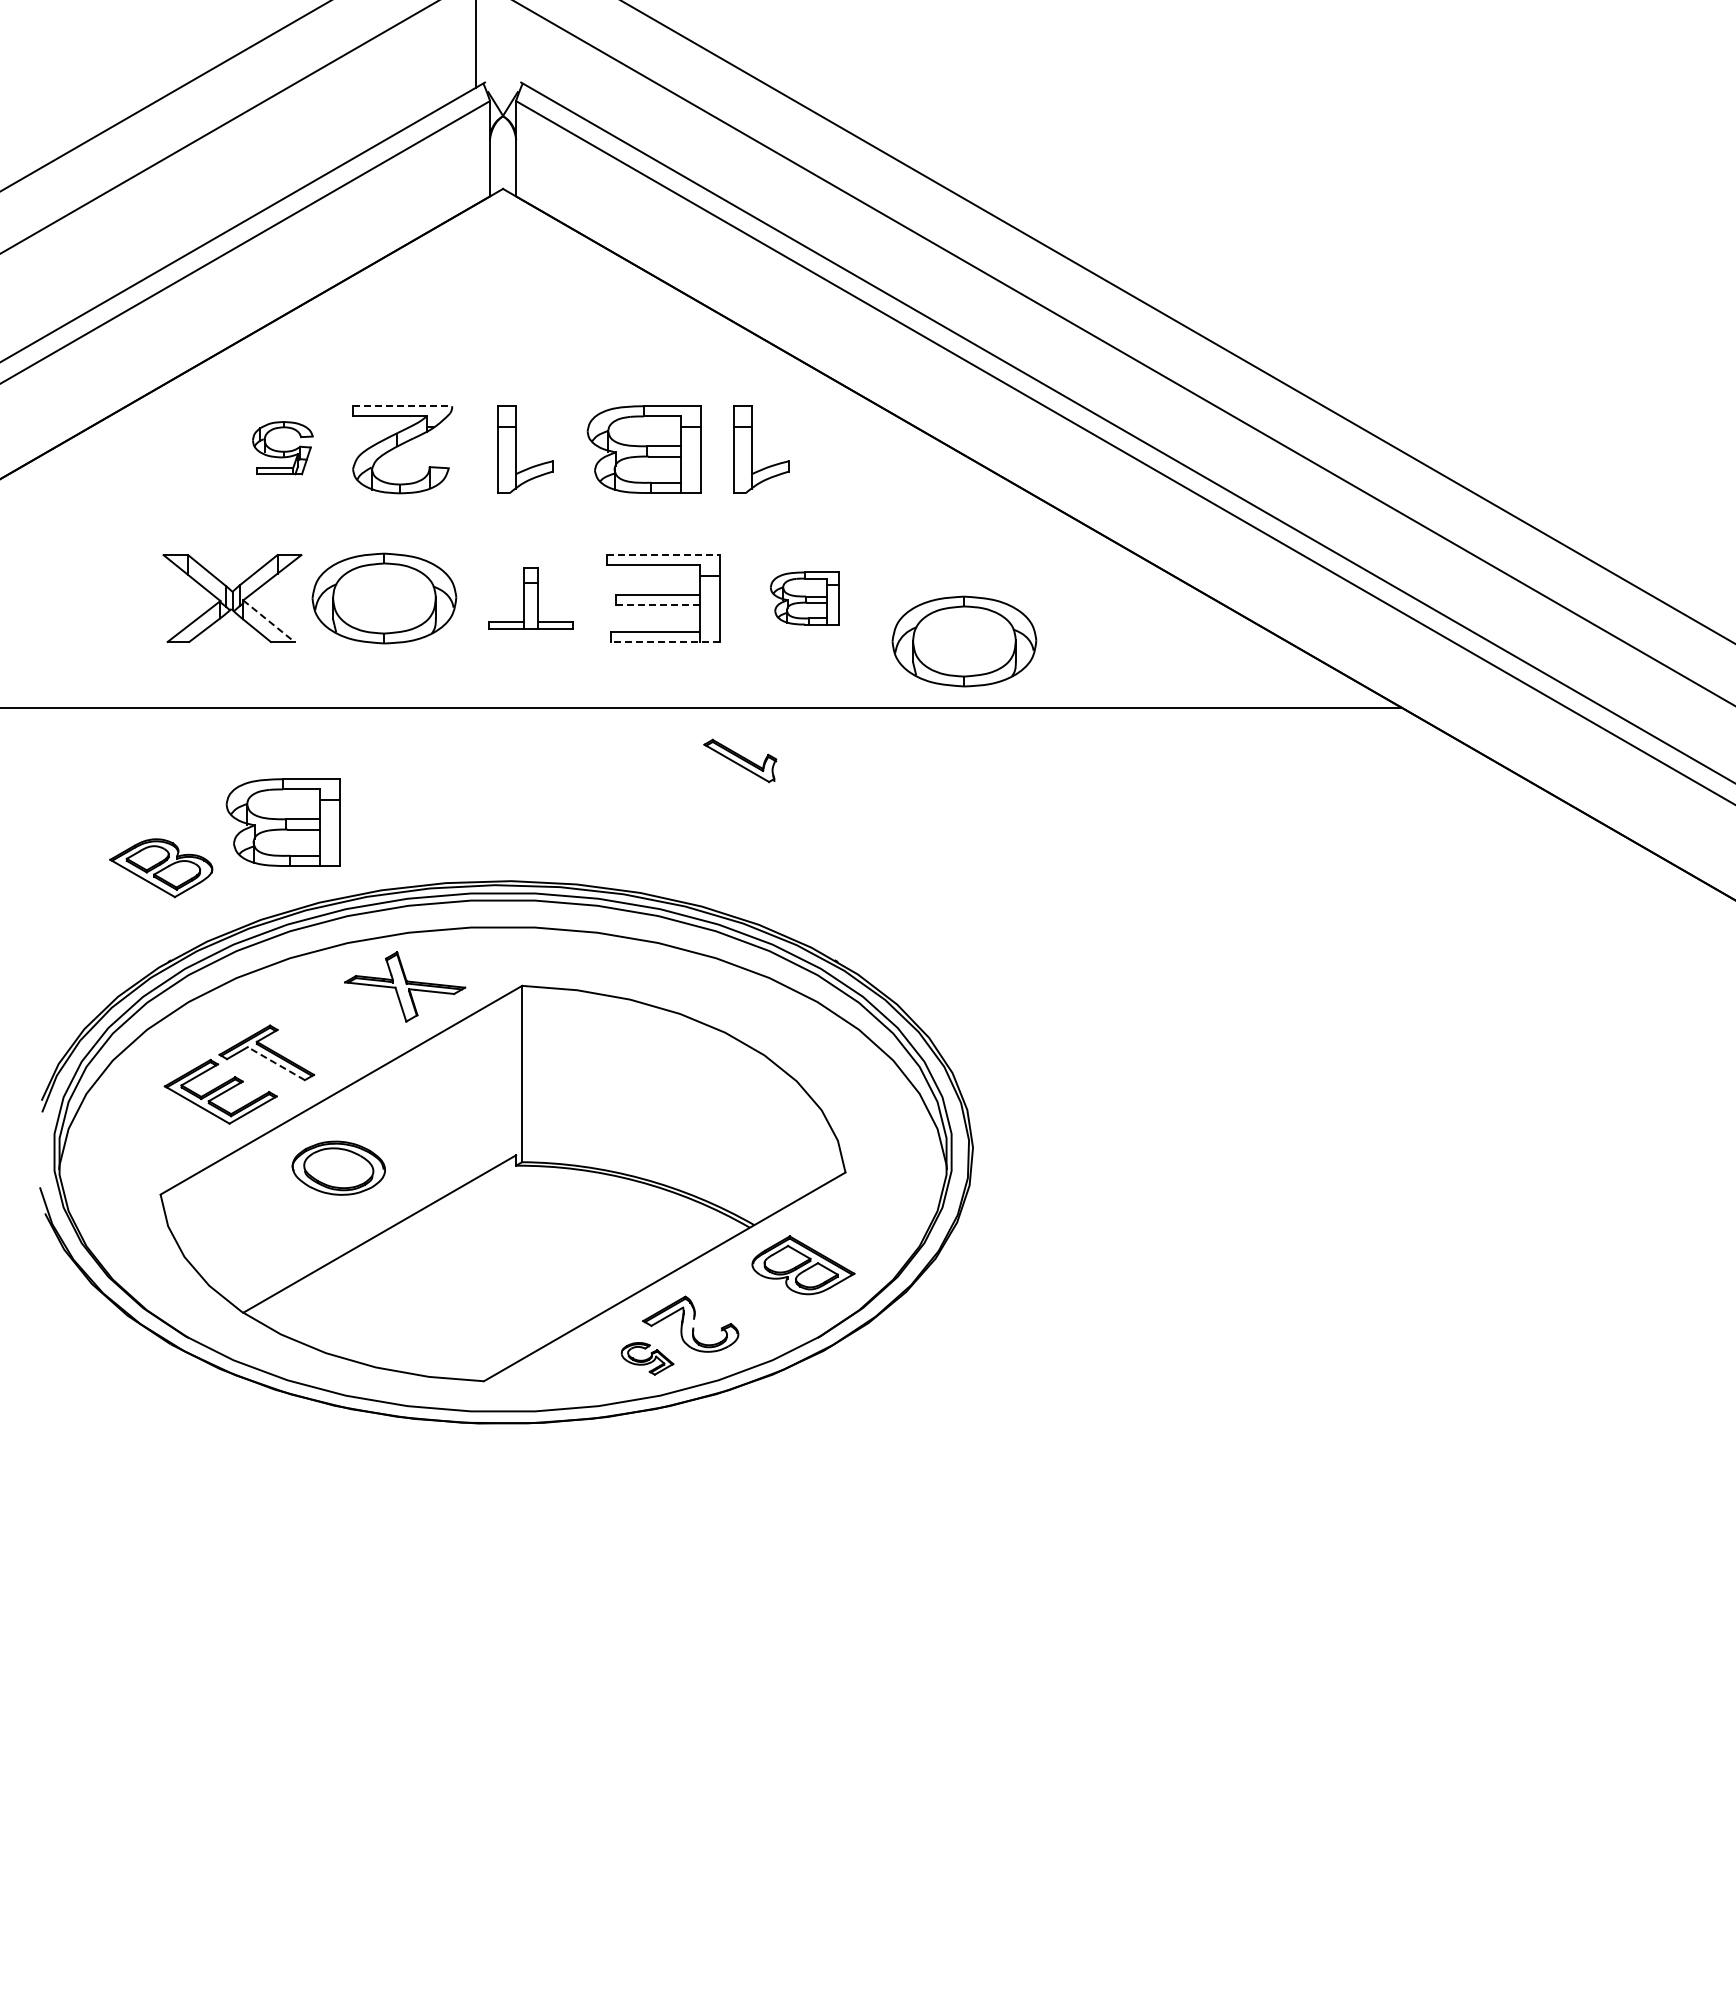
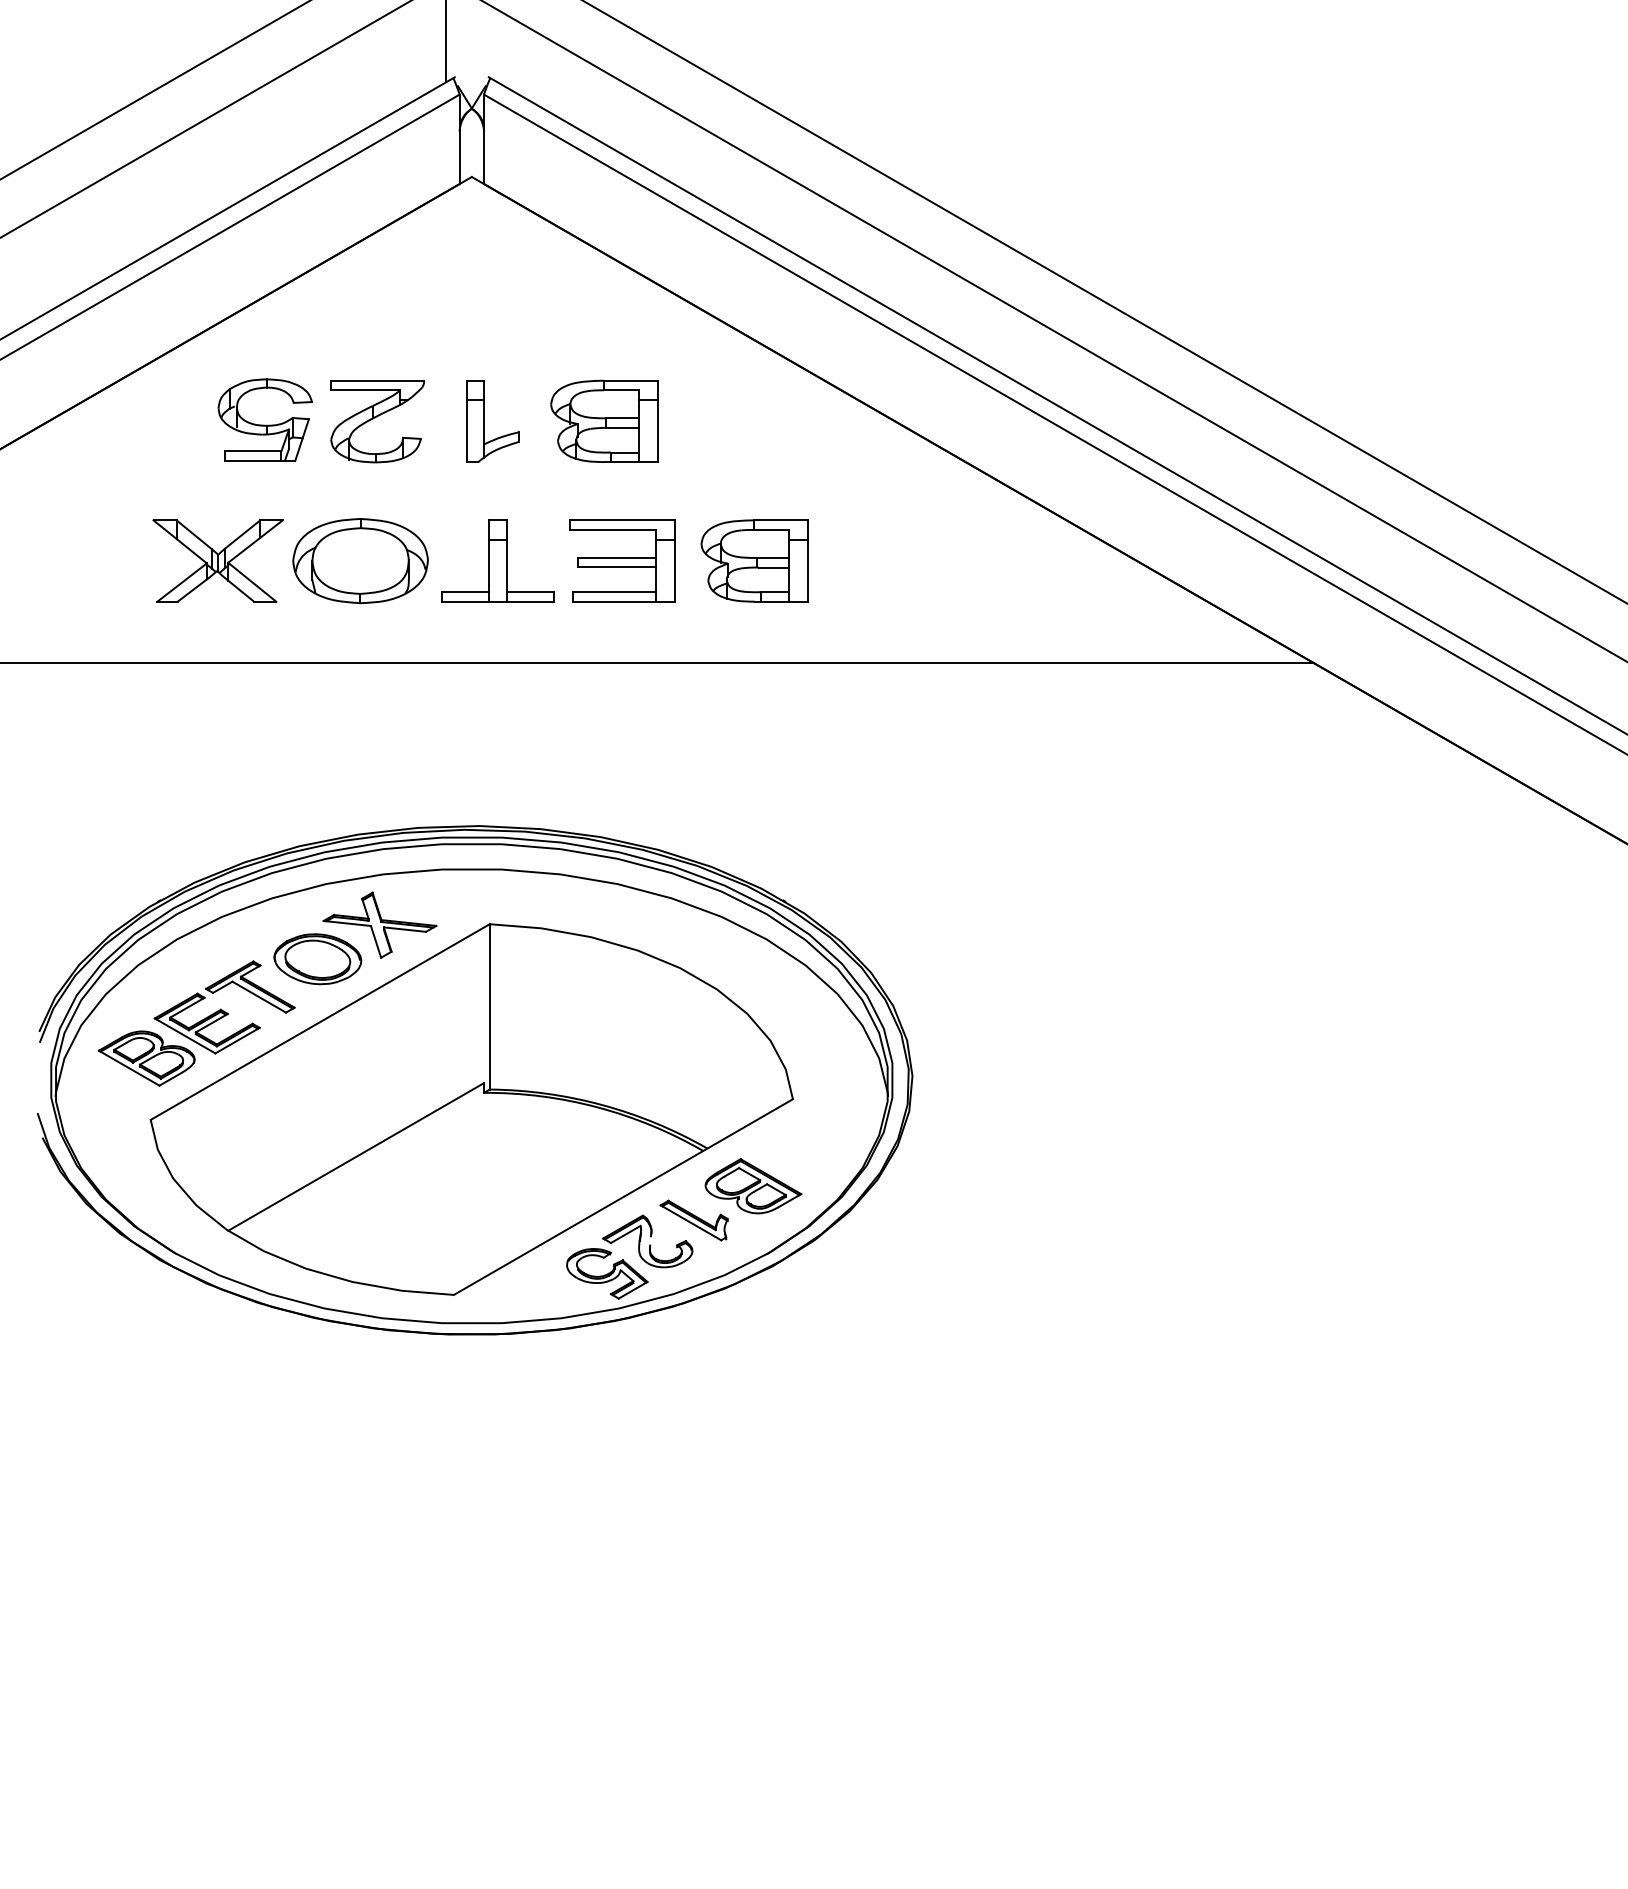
line: (402, 406) -> (377, 381), dashed -> solid
part: (282, 447) -> (265, 419), size x1.67
part: (752, 449) -> (705, 421), removed
line: (663, 555) -> (622, 520), dashed -> solid
part: (530, 598) -> (497, 561), size x1.43
part: (804, 598) -> (754, 561), size x1.67
line: (658, 605) -> (617, 567), dashed -> solid
line: (269, 621) -> (252, 582), dashed -> solid
line: (664, 641) -> (623, 601), dashed -> solid
part: (964, 641) -> (904, 601), removed
part: (740, 760) -> (694, 1220), moved
part: (282, 822) -> (265, 771), removed
part: (161, 868) -> (146, 1058), moved
line: (276, 1063) -> (259, 997), dashed -> solid
part: (338, 1167) -> (317, 958), moved
part: (647, 1358) -> (607, 1273), size x1.67

